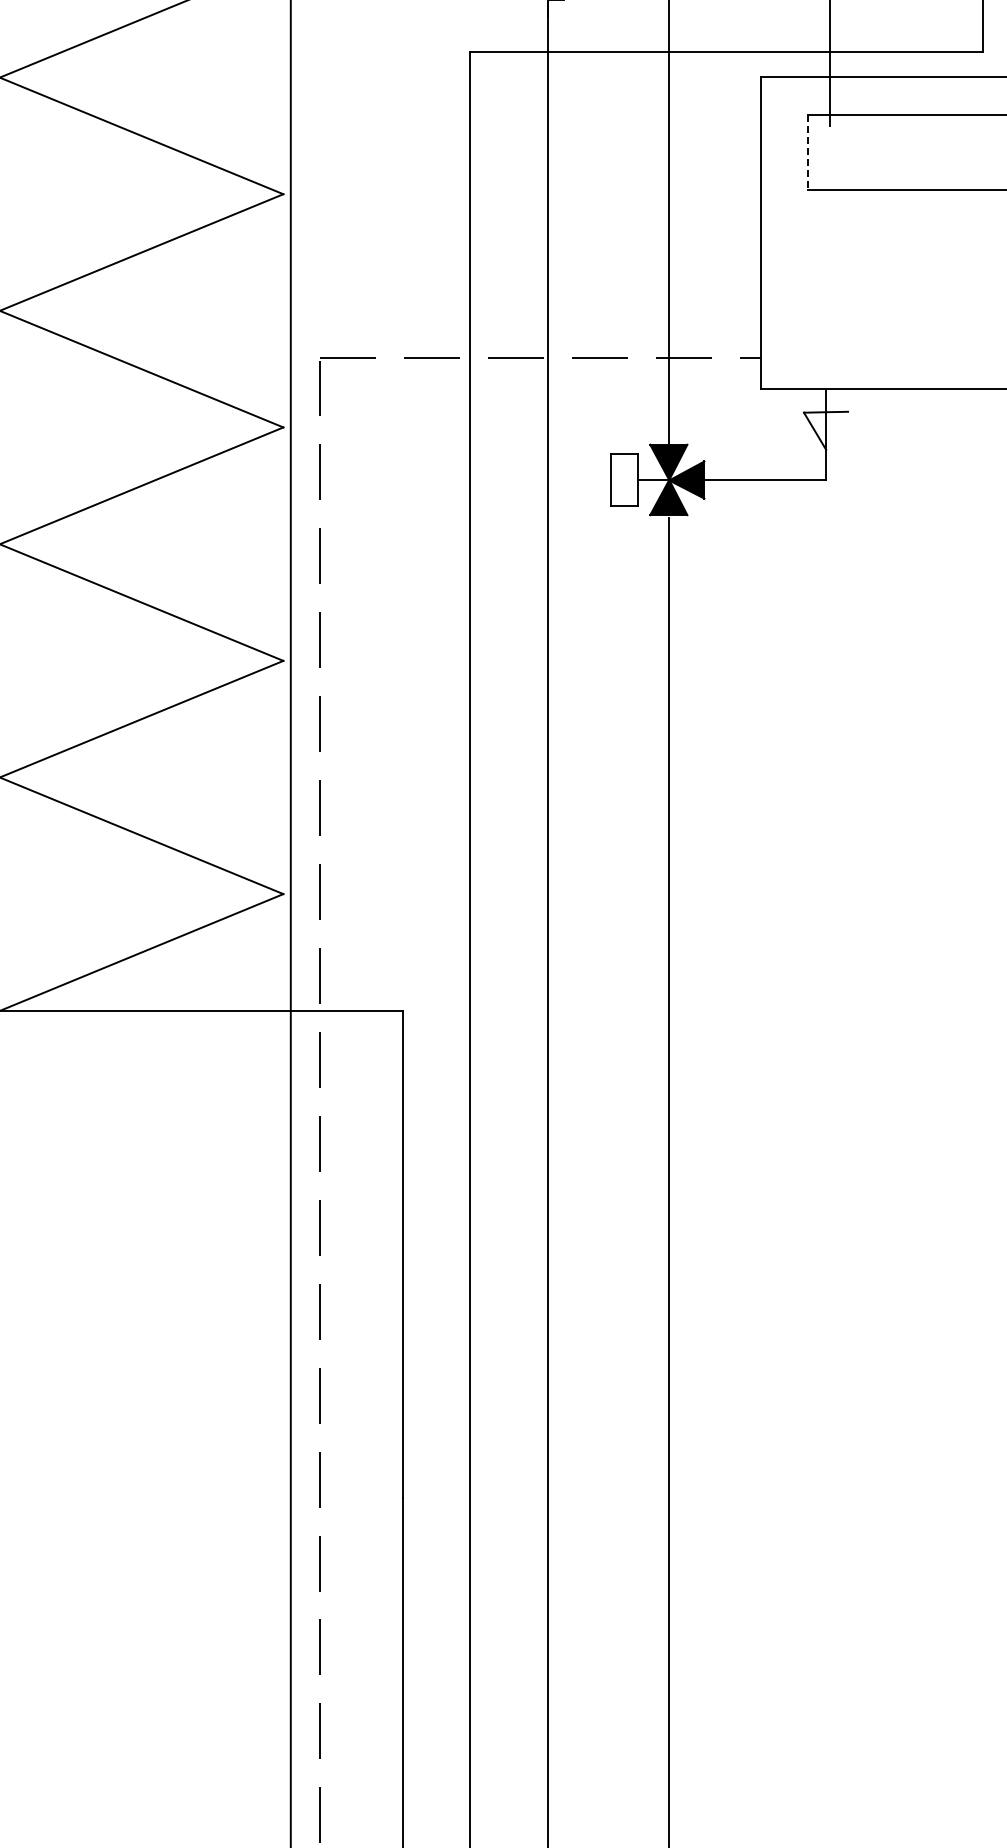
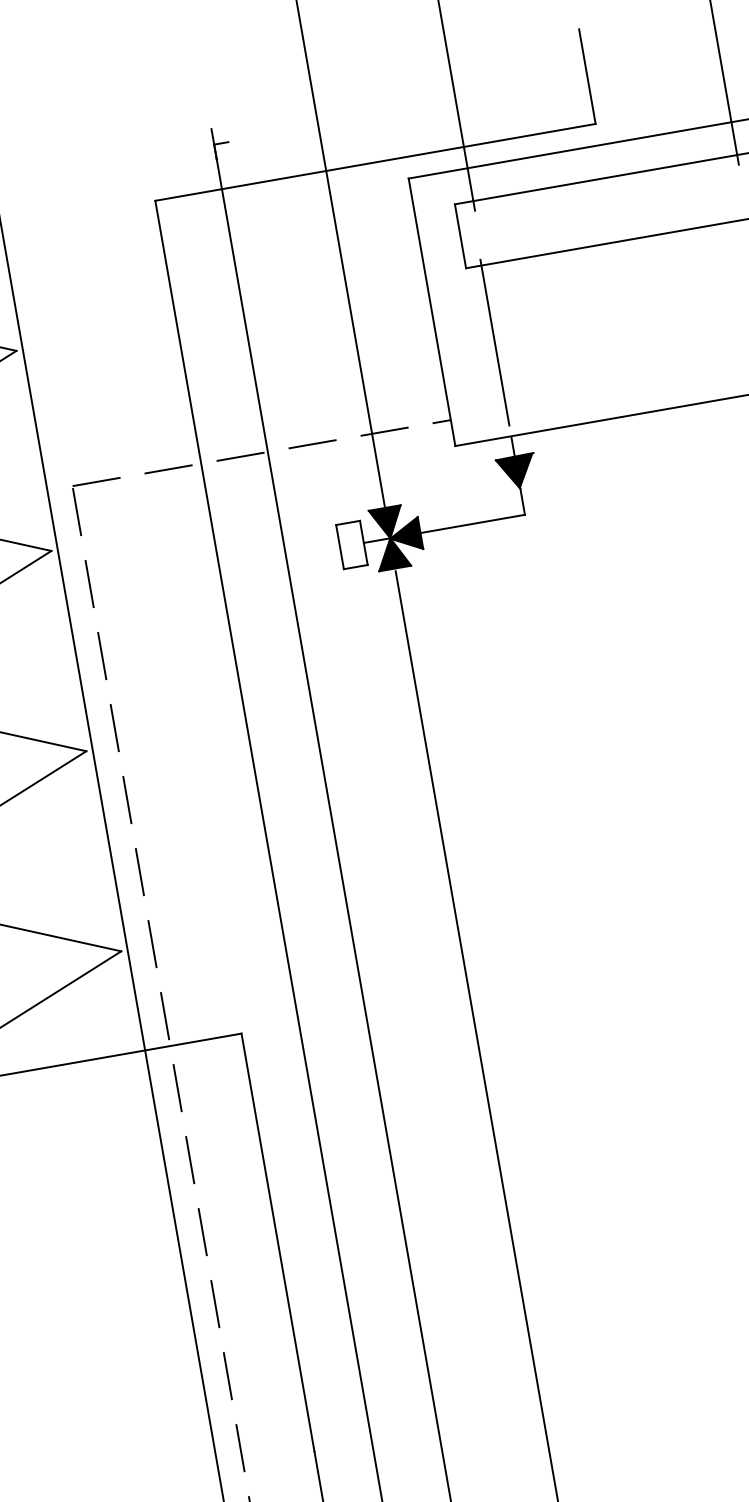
line: (808, 152) -> (460, 236), dashed -> solid
line: (826, 278) -> (495, 341), added
fill: (826, 430) -> (517, 472), added

